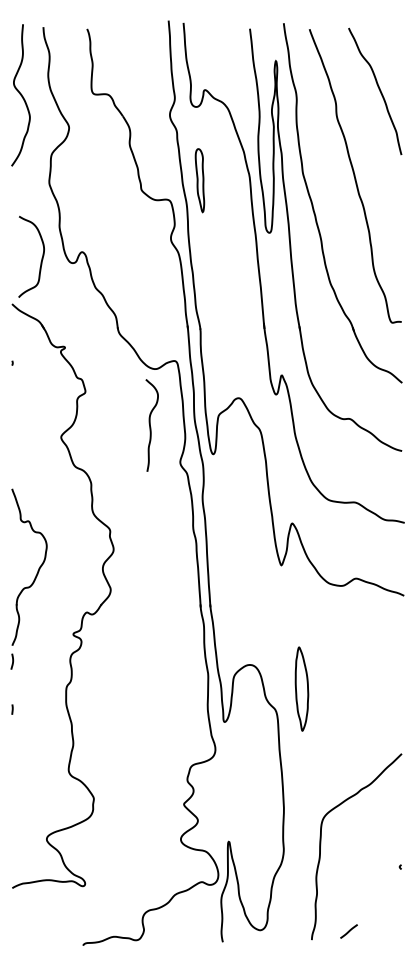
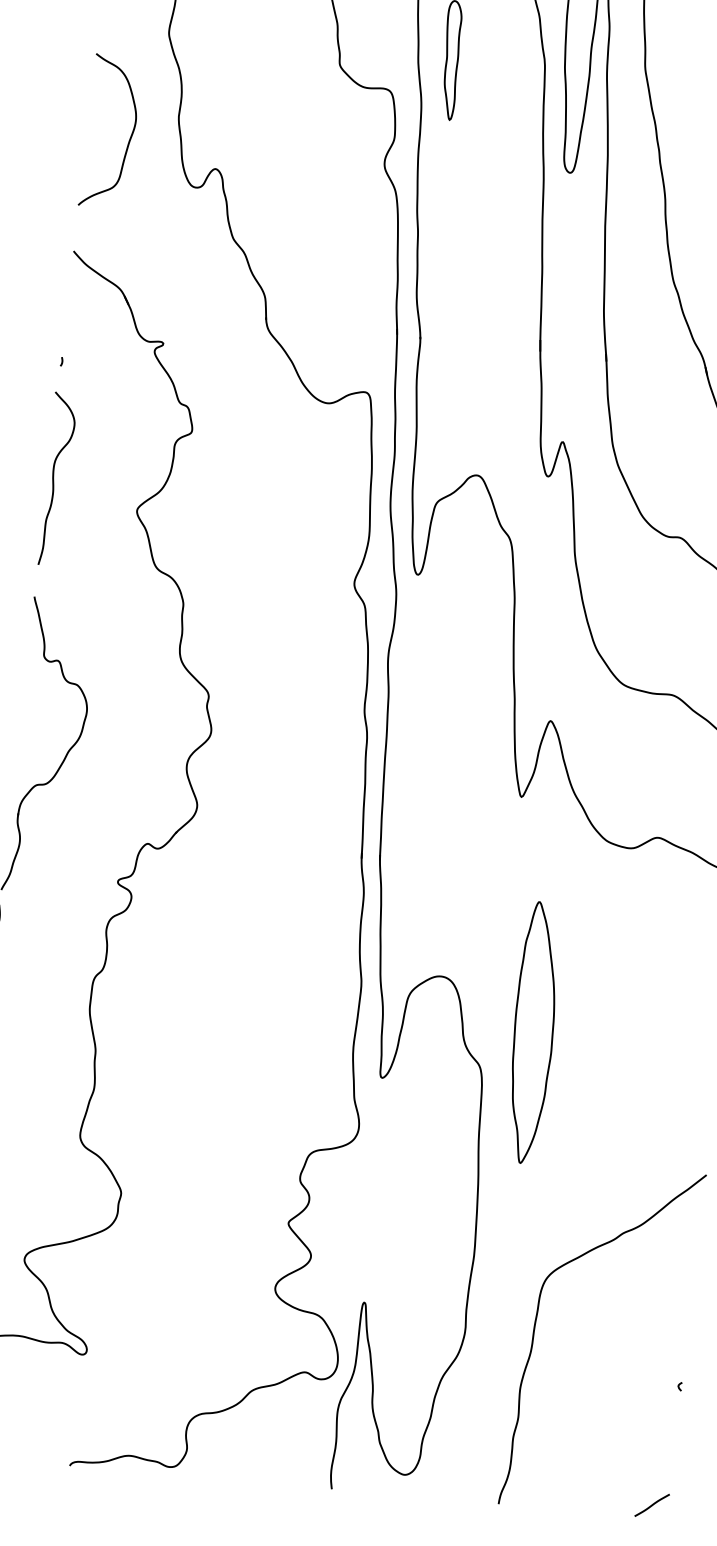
curve: (41, 257) -> (129, 135), moved
curve: (150, 425) -> (54, 478), moved
part: (301, 688) -> (532, 1031), size x1.67
line: (348, 931) -> (651, 1505), moved

